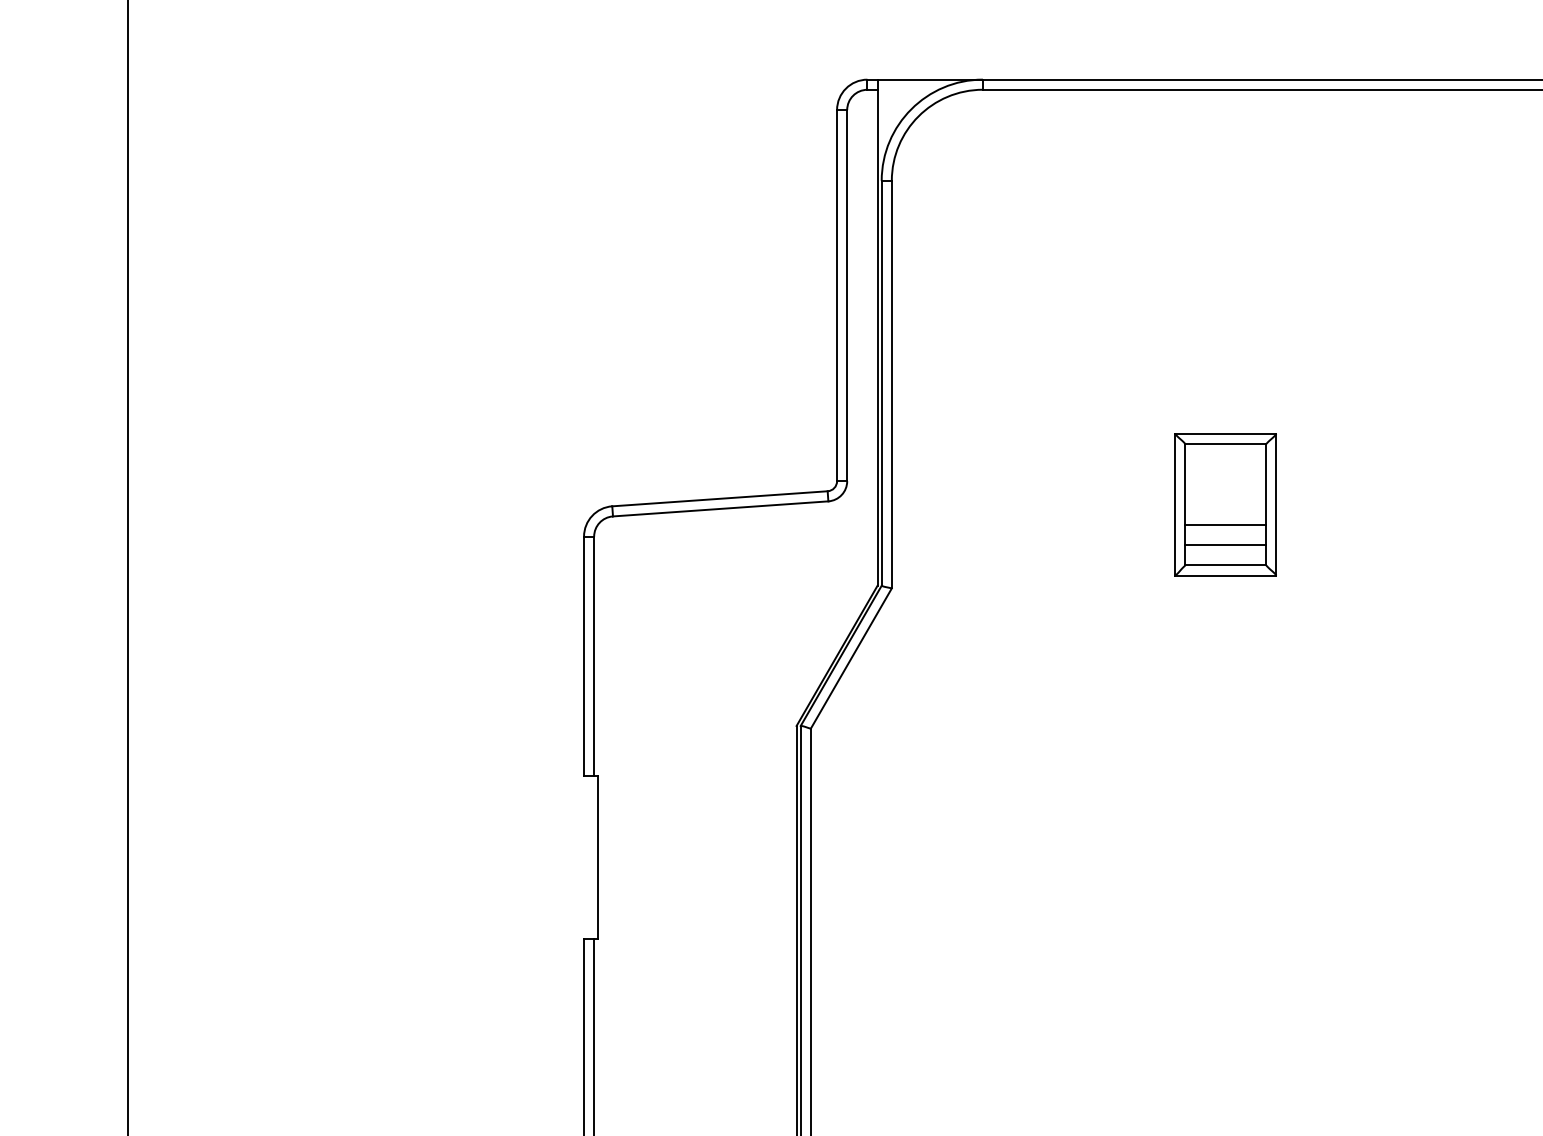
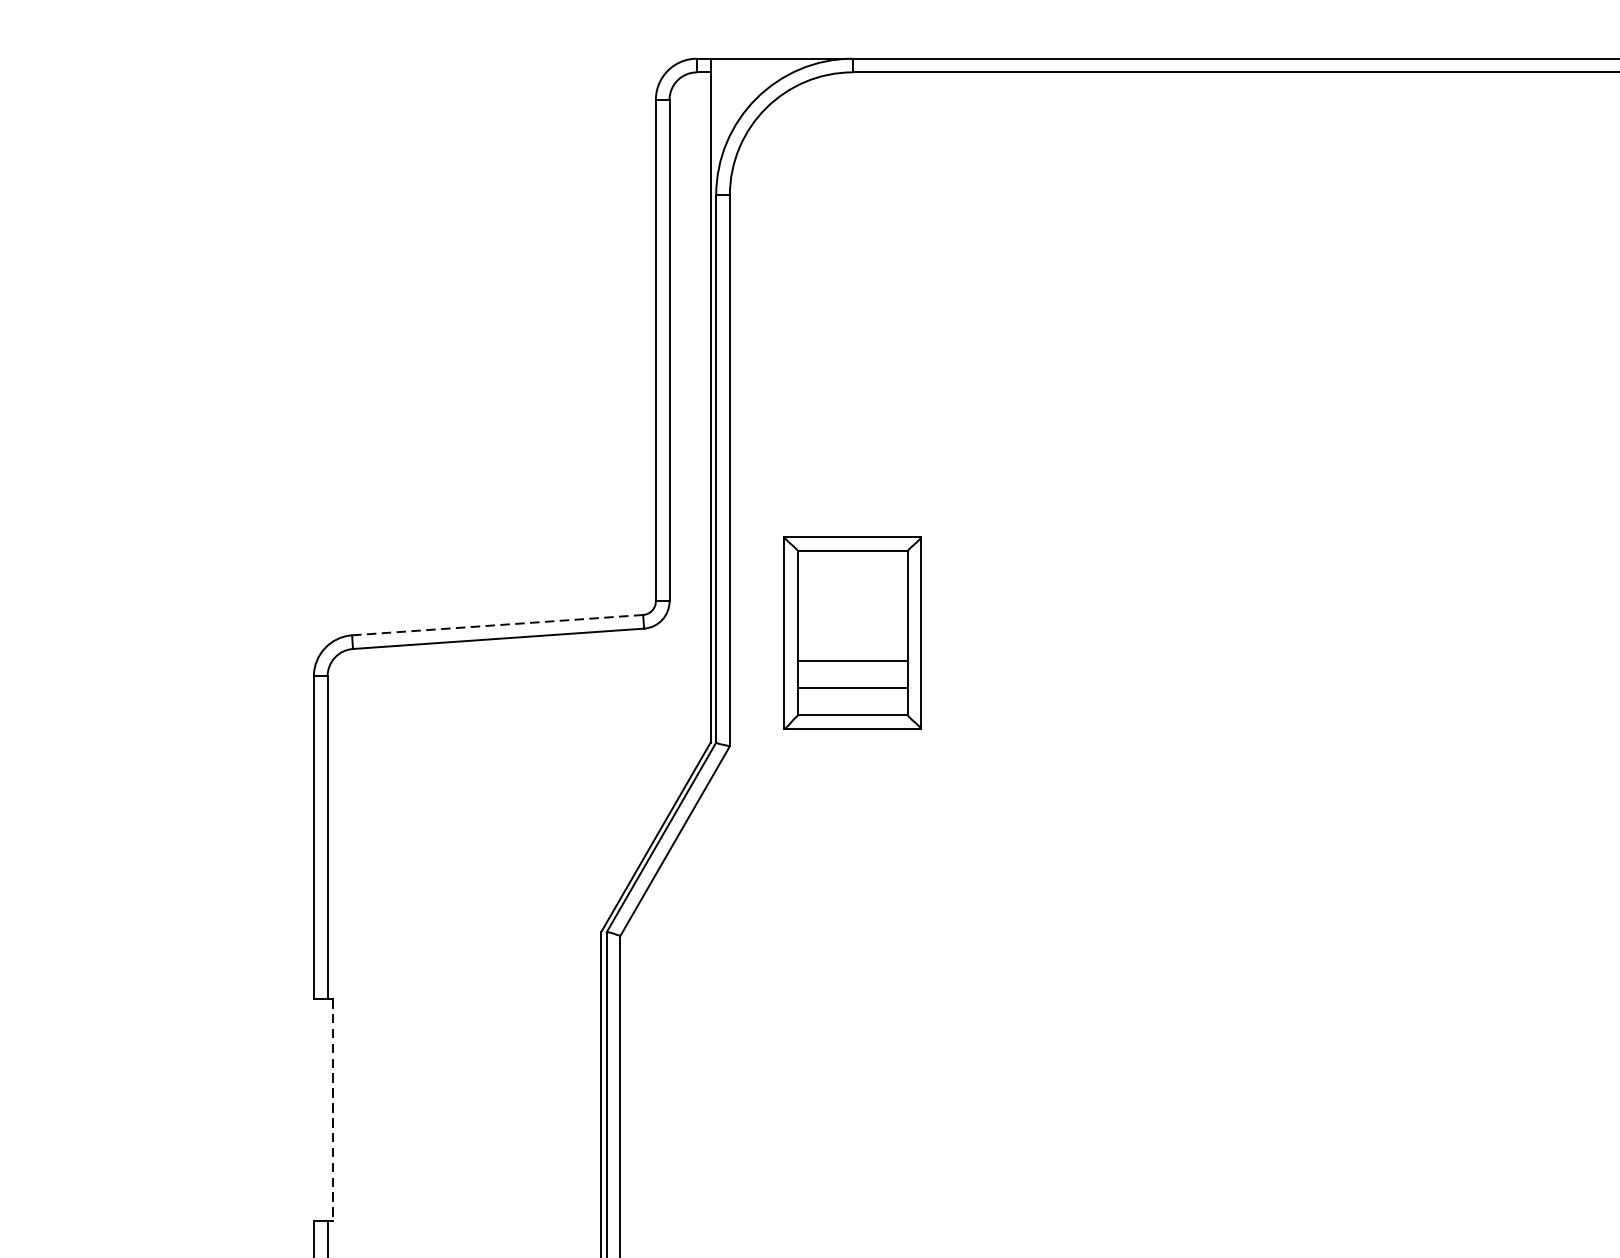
line: (719, 498) -> (496, 624), solid -> dashed
part: (1225, 504) -> (852, 632), moved
line: (598, 857) -> (333, 1109), solid -> dashed

